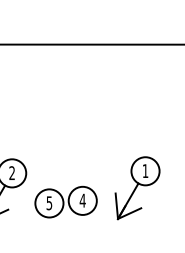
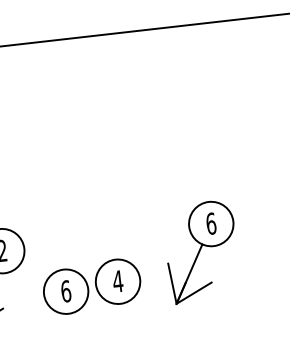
text: (145, 171) -> (211, 224), 1 -> 6
text: (49, 203) -> (66, 291), 5 -> 6

